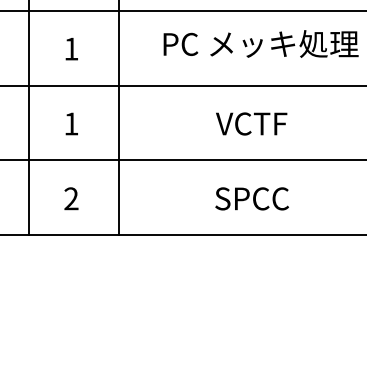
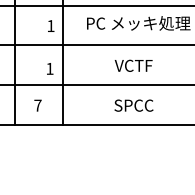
text: (72, 47) -> (51, 25), moved
text: (72, 123) -> (50, 68), moved
text: (70, 198) -> (37, 105), 2 -> 7

